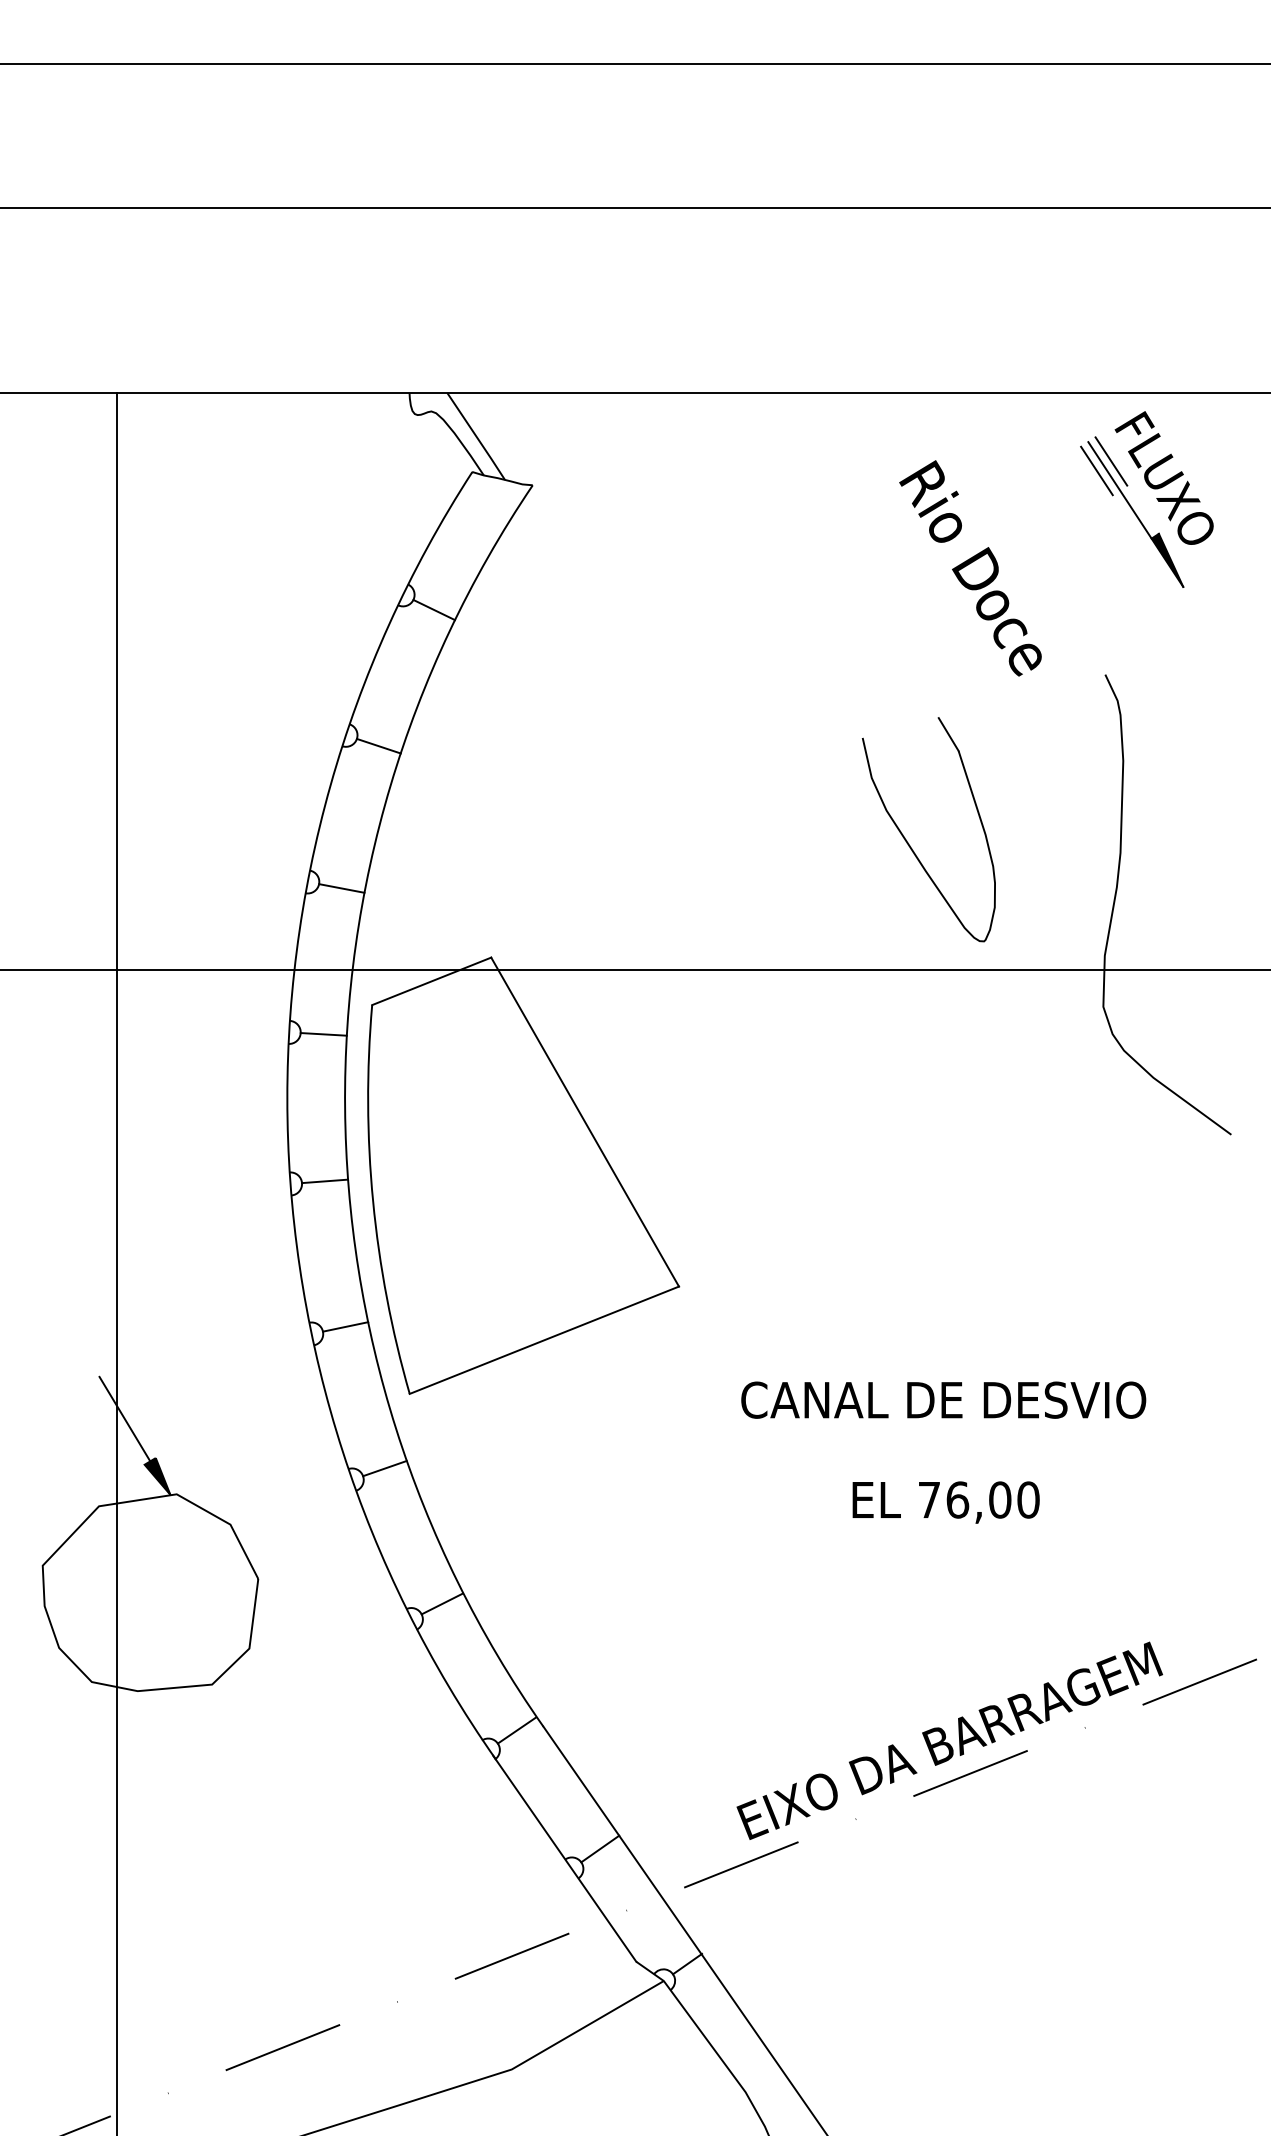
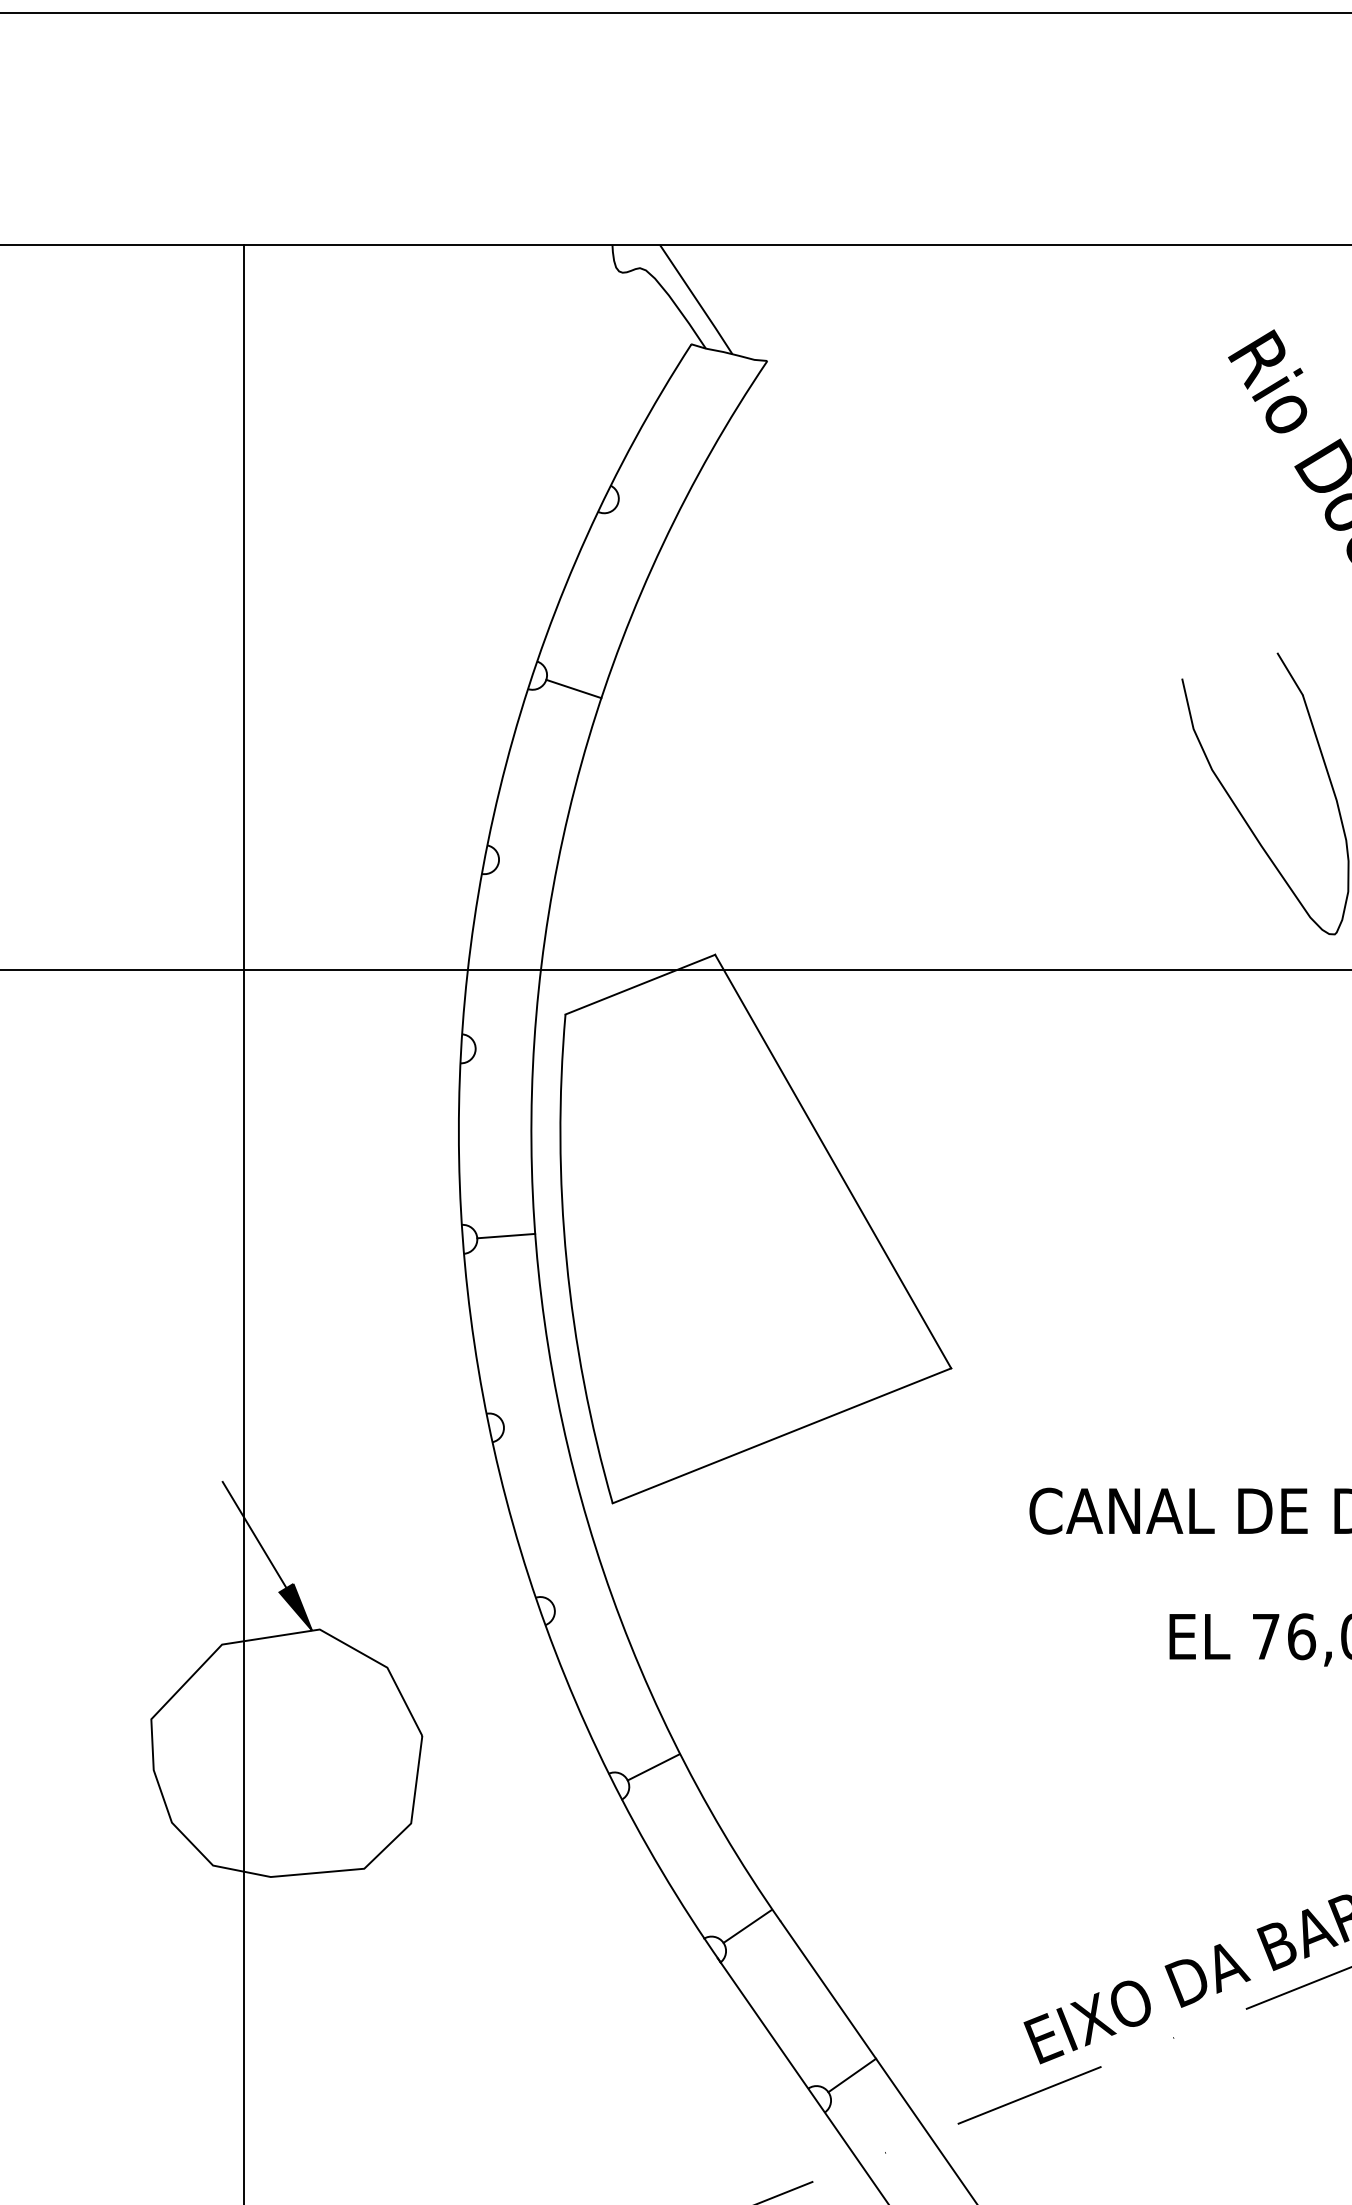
line: (434, 609) -> (643, 517), removed
line: (341, 888) -> (526, 867), removed
line: (323, 1034) -> (504, 1051), removed
line: (345, 1326) -> (531, 1418), removed
line: (384, 1468) -> (580, 1597), removed

